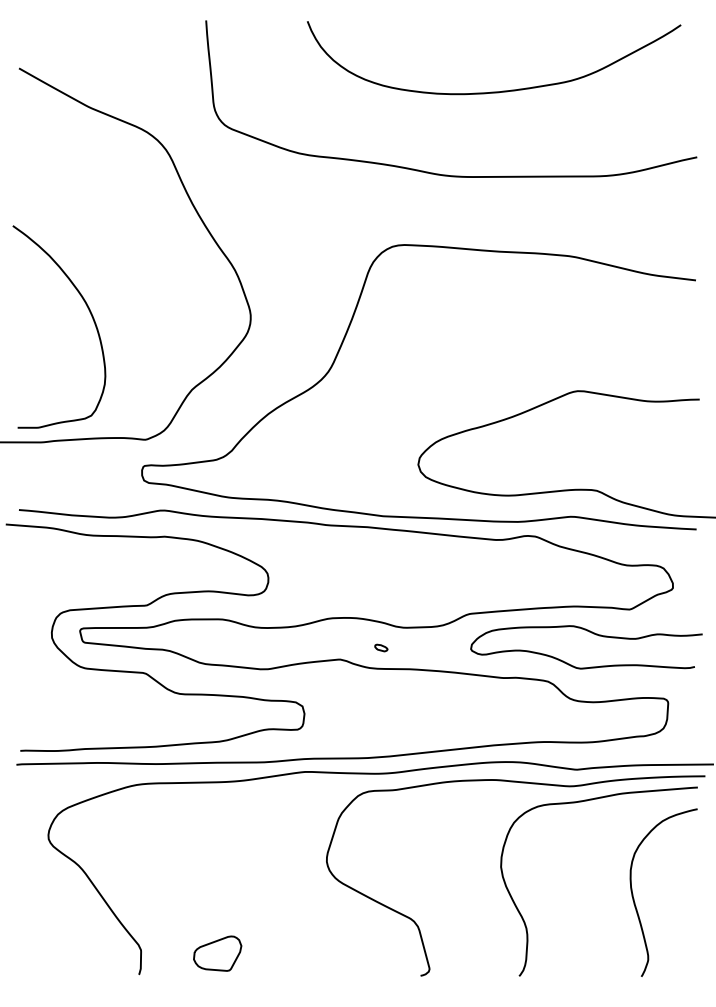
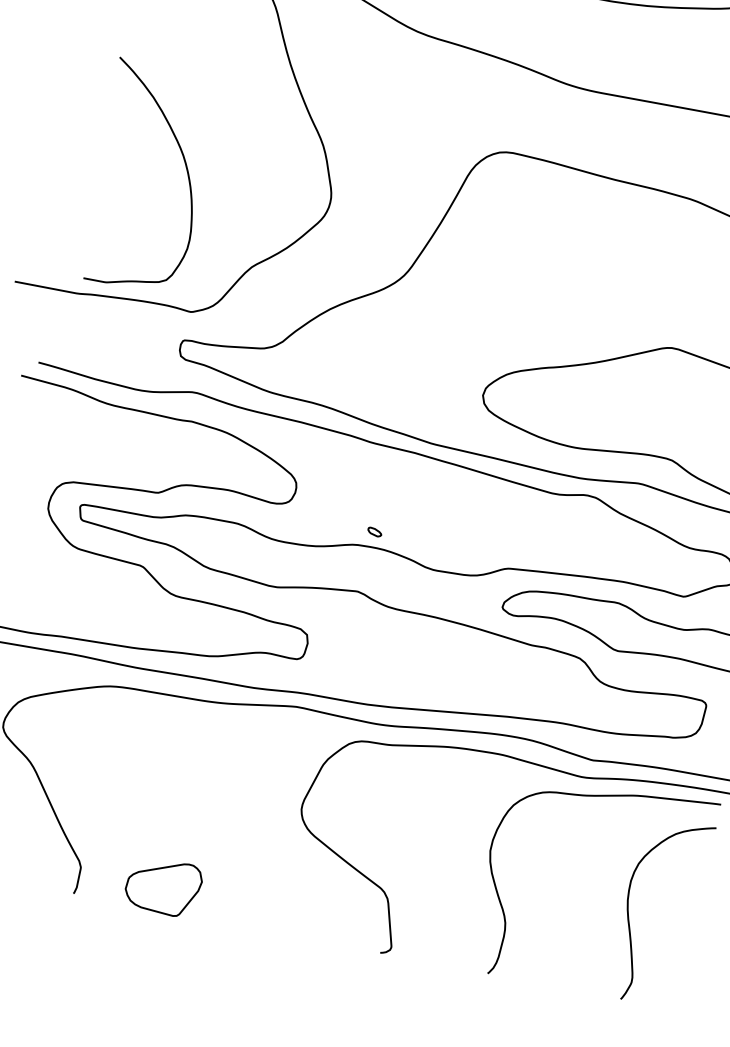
curve: (89, 312) -> (185, 167), moved
part: (381, 647) -> (375, 531), moved
part: (217, 953) -> (163, 886), size x1.4

